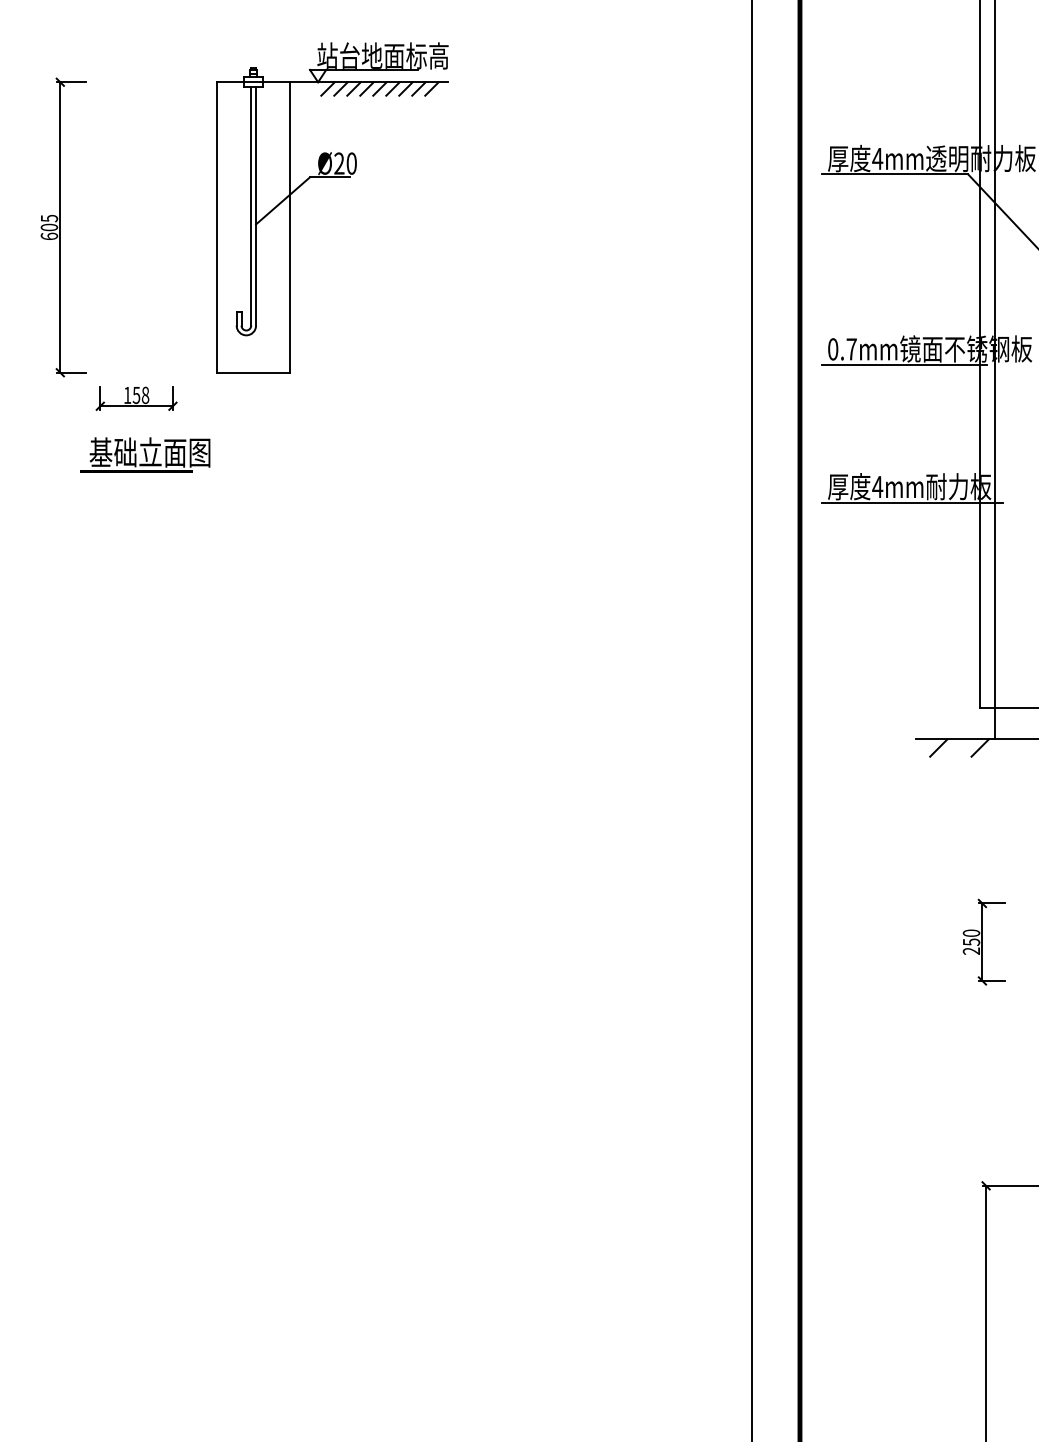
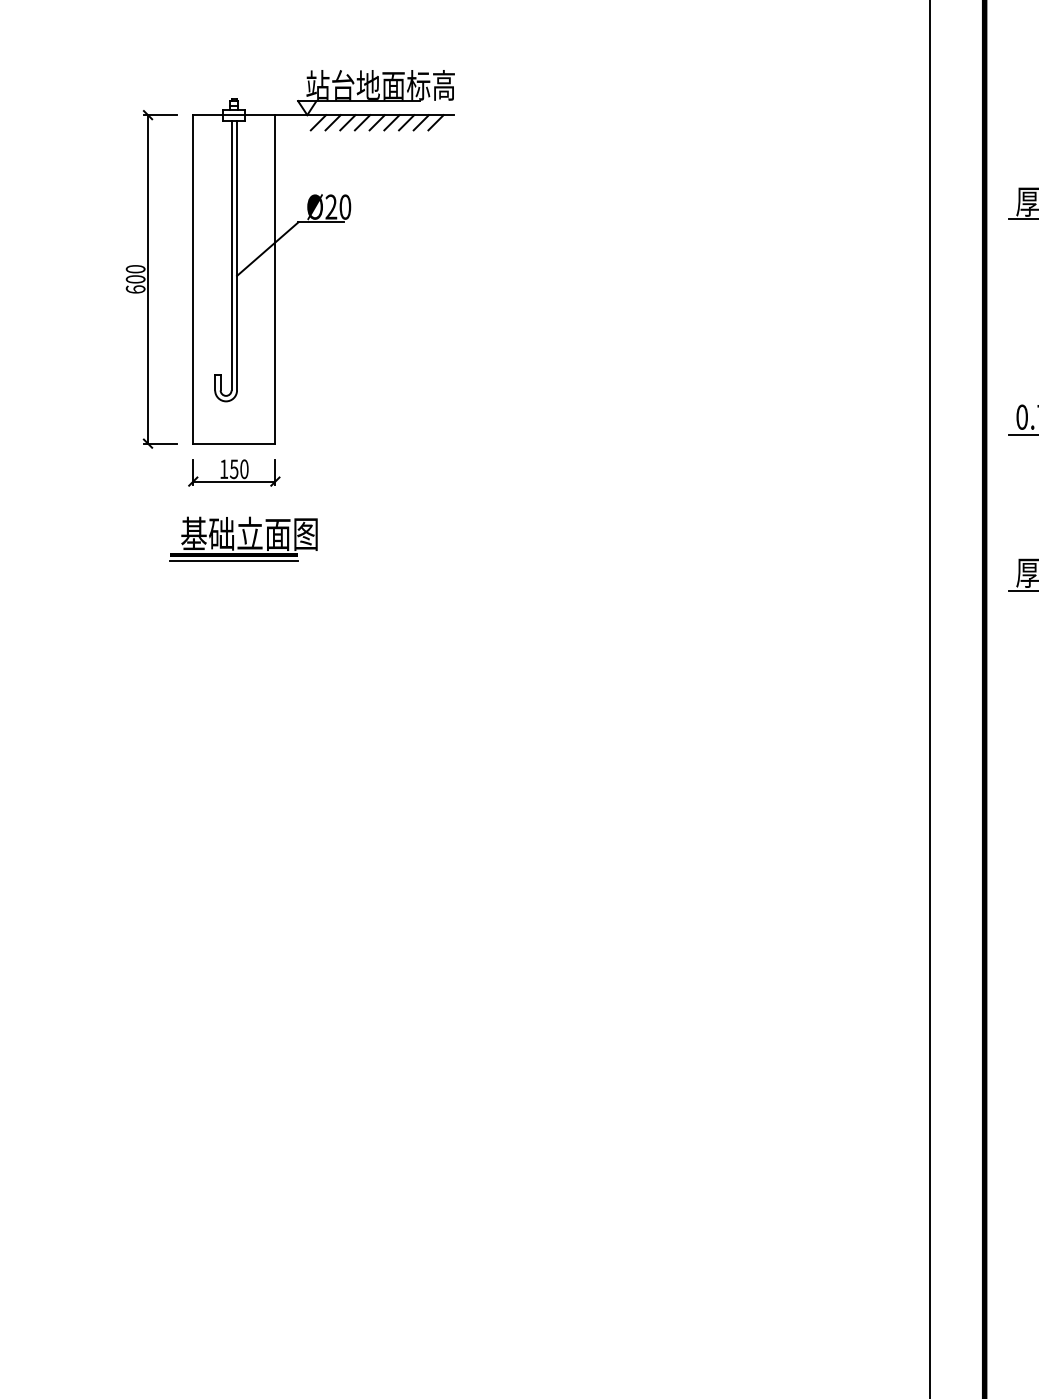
part: (332, 177) -> (323, 222), moved
text: (48, 218) -> (134, 269), 605 -> 600
text: (145, 395) -> (244, 469), 158 -> 150
line: (136, 476) -> (234, 561), added

